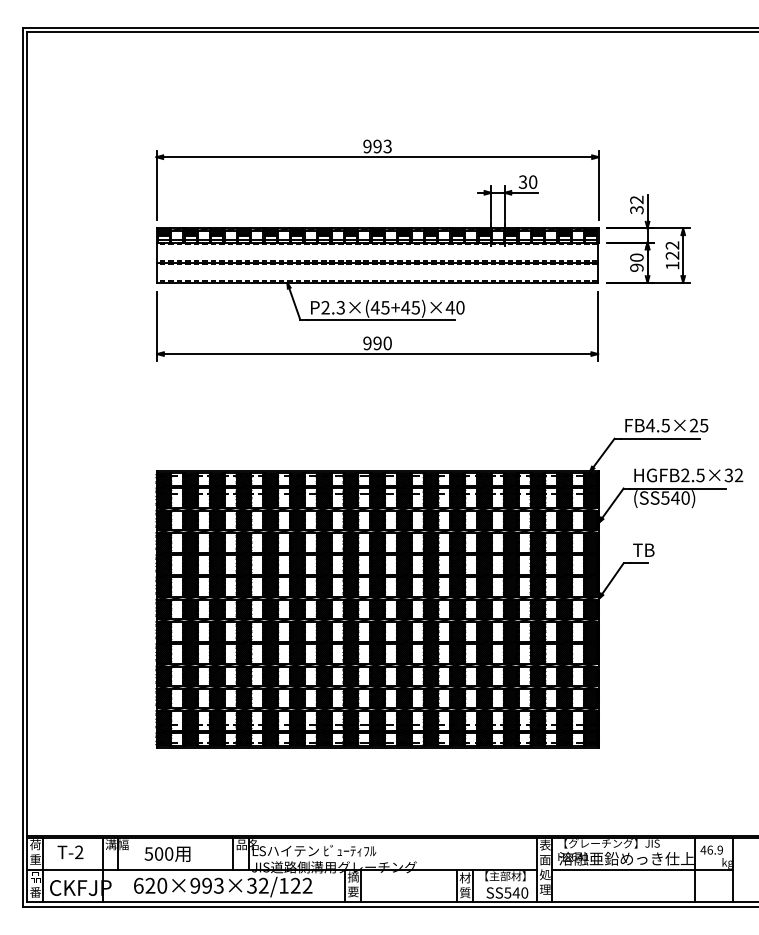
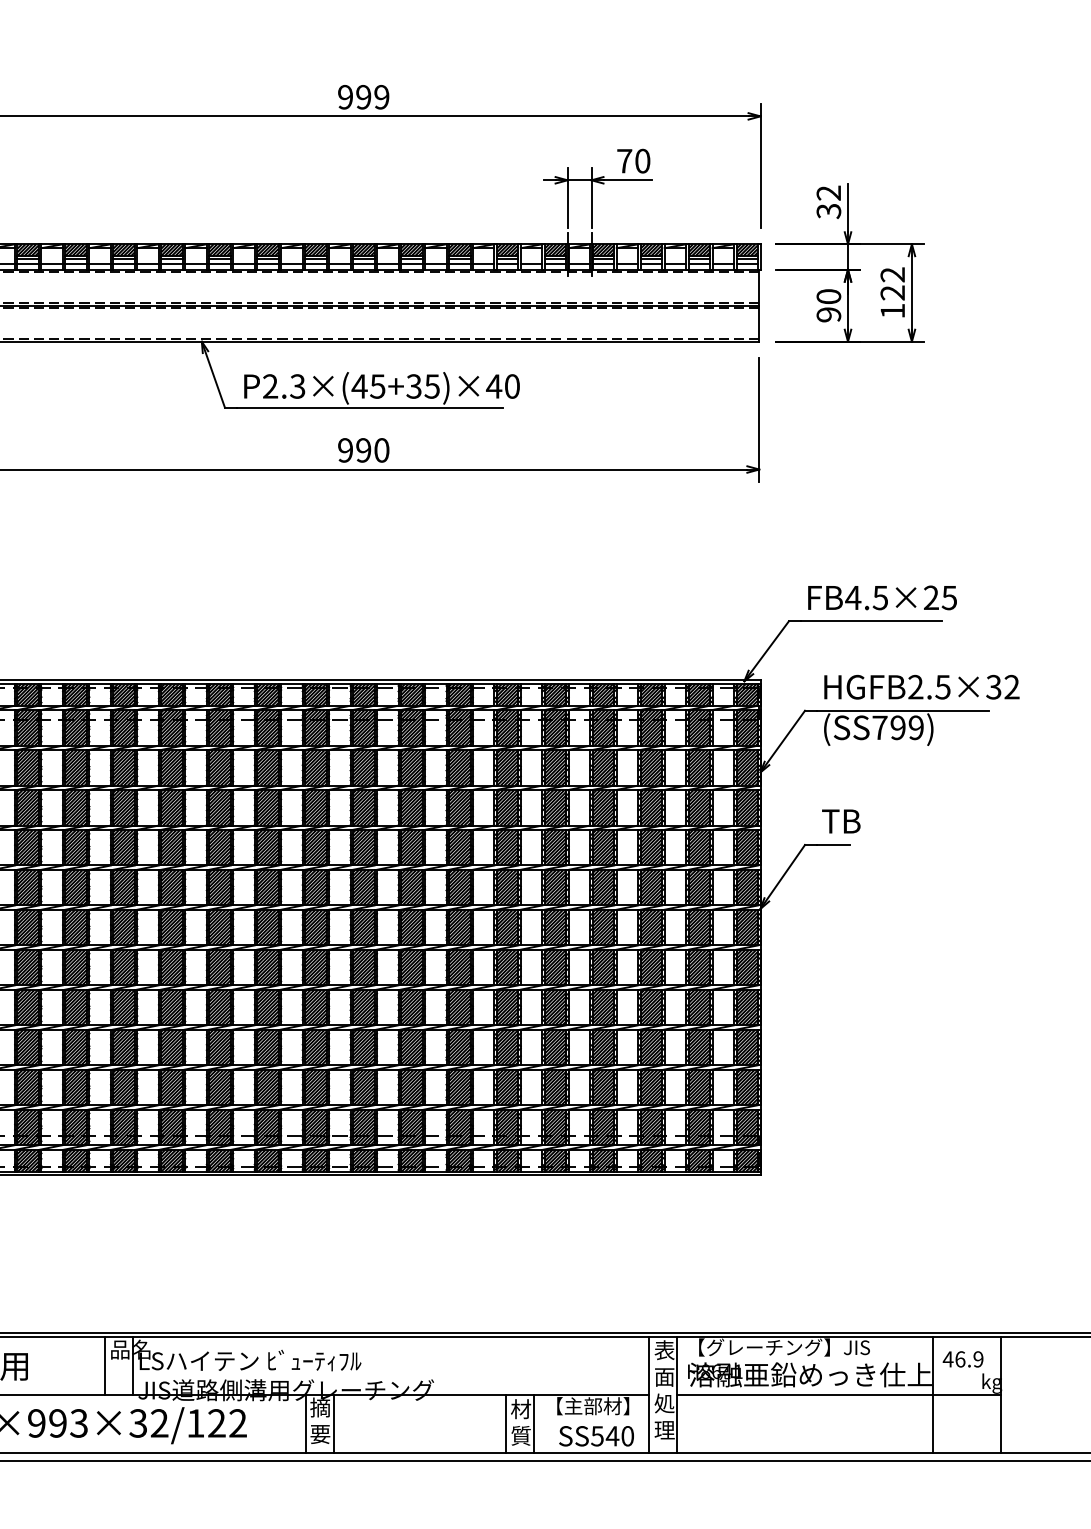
text: (387, 146) -> (381, 97), 993 -> 999
text: (522, 181) -> (623, 159), 30 -> 70
text: (405, 307) -> (413, 385), P2.3×(45+45)×40 -> P2.3×(45+35)×40
text: (675, 497) -> (898, 726), (SS540) -> (SS799)

